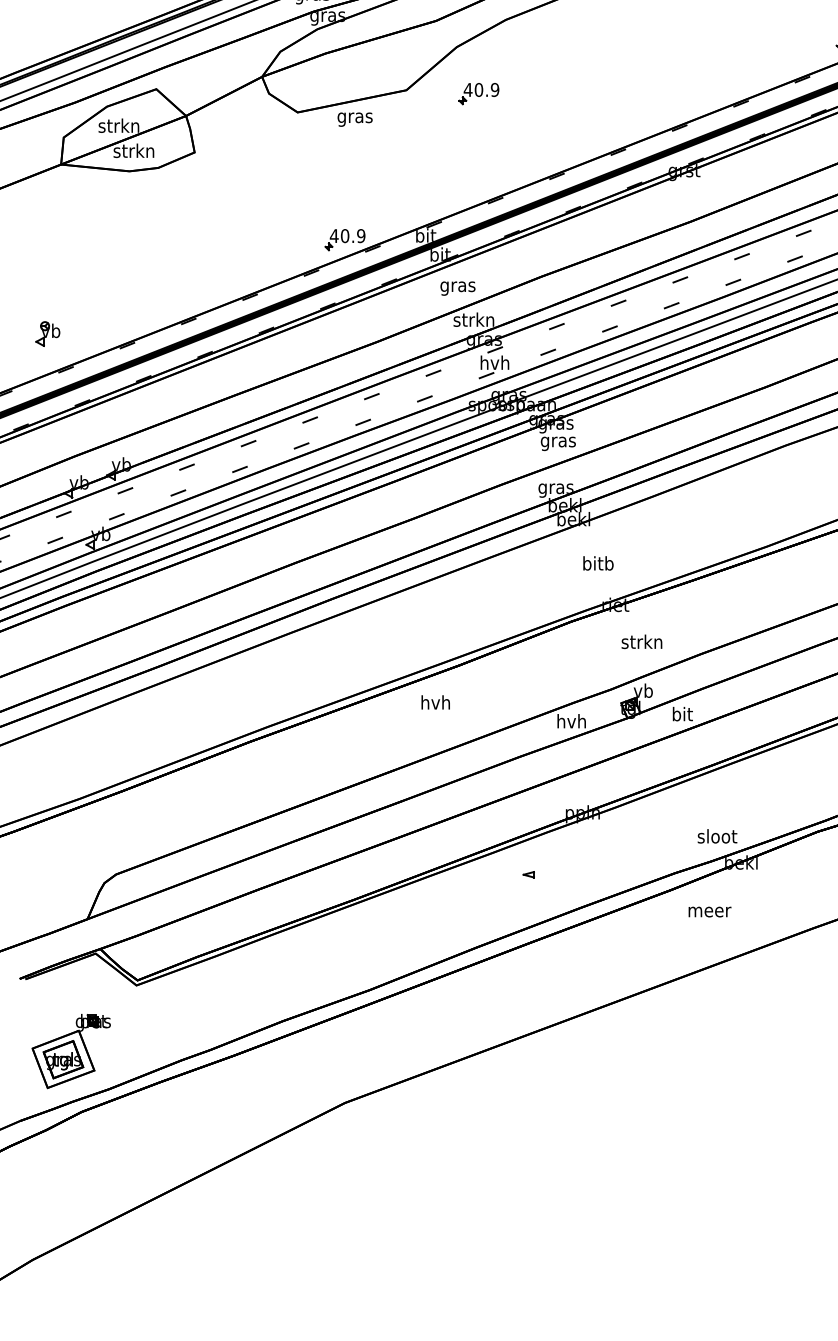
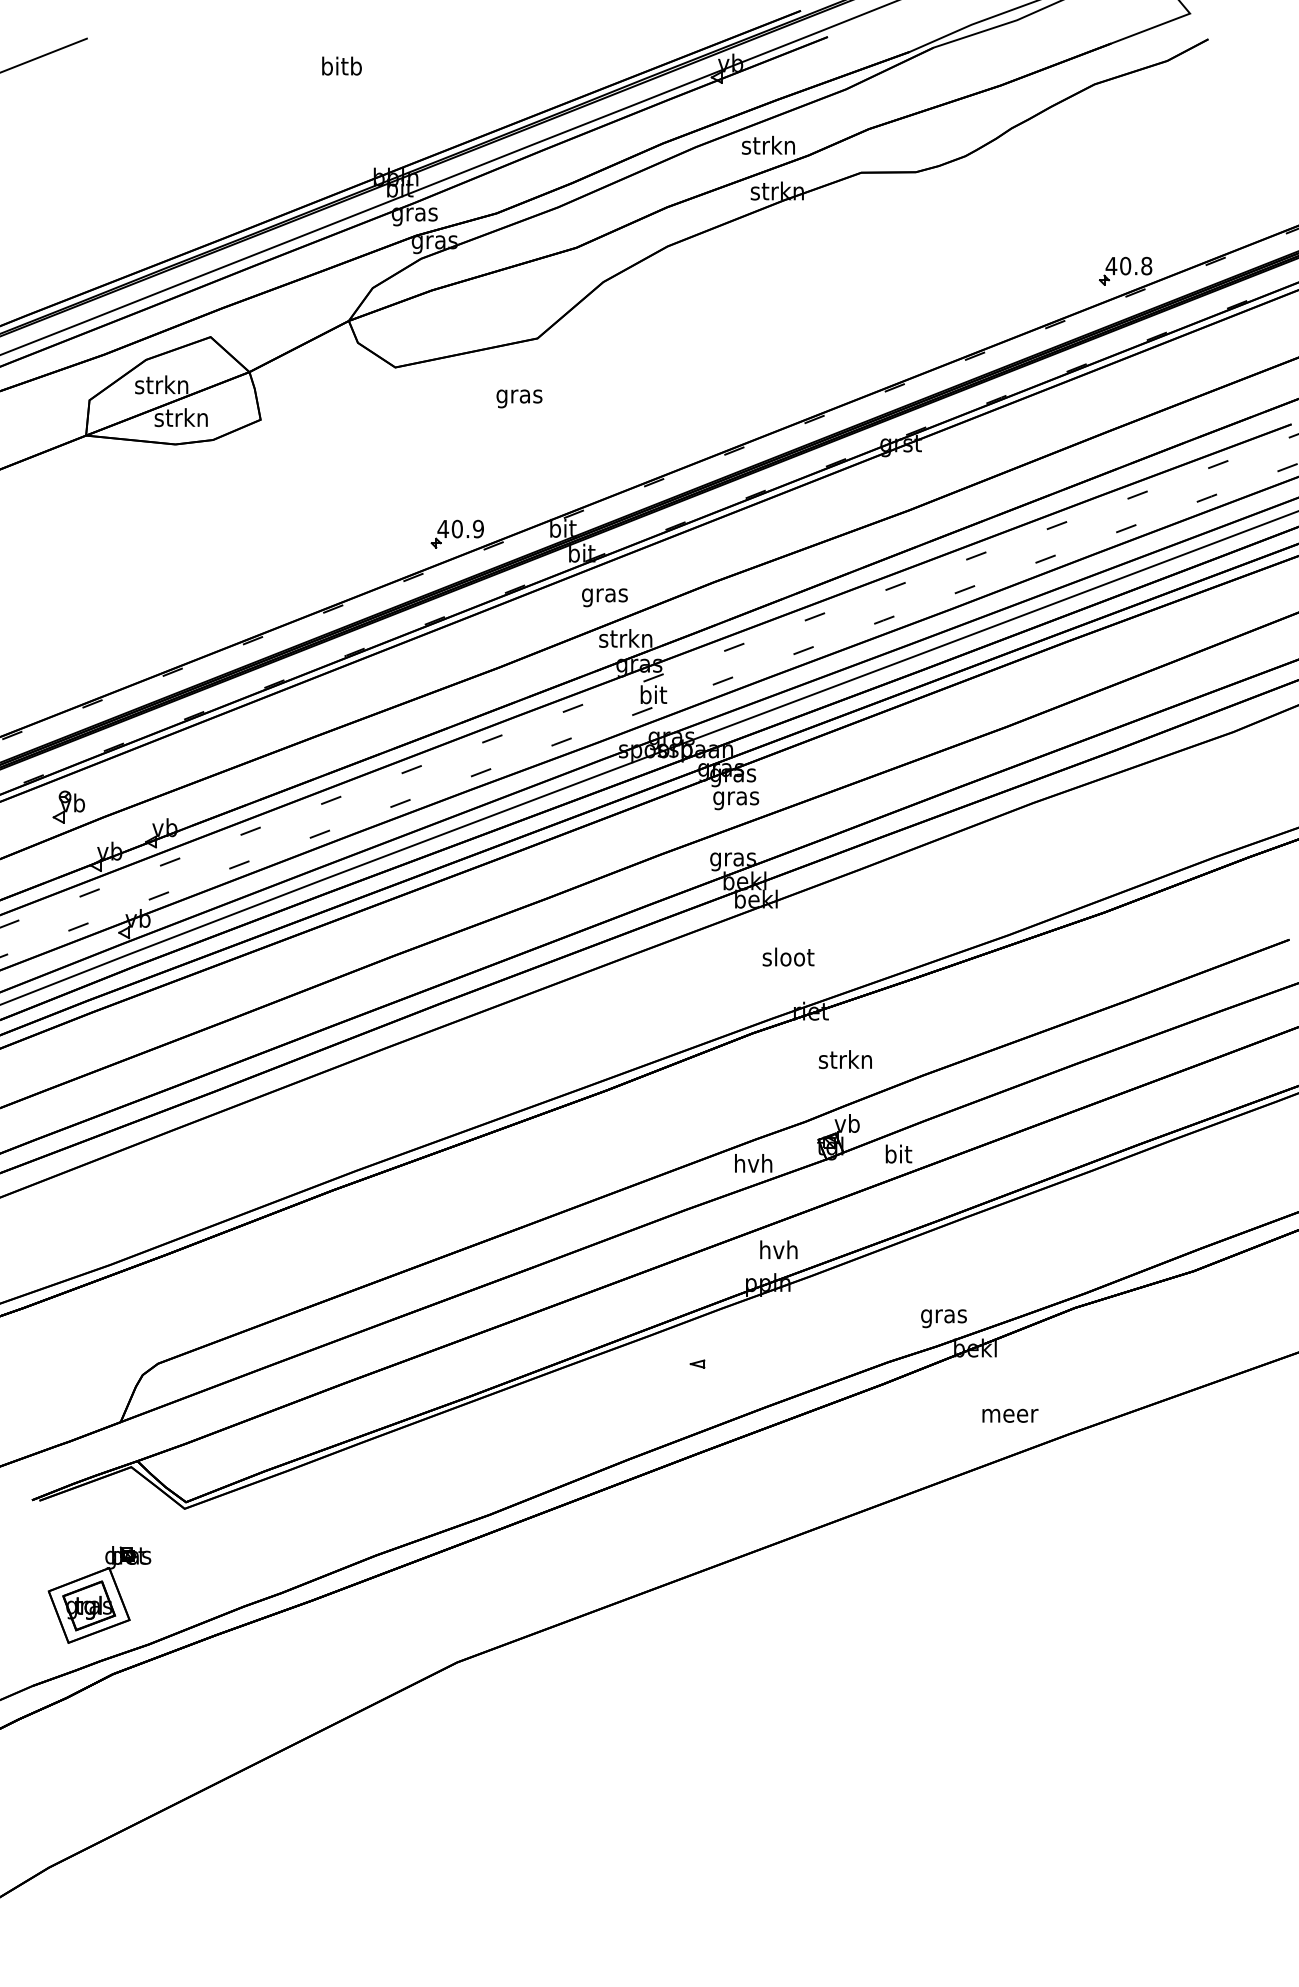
part: (478, 93) -> (631, 342), removed
text: (355, 119) -> (519, 398), moved
part: (47, 333) -> (68, 806), moved
text: (494, 362) -> (652, 694), hvh -> bit
text: (598, 563) -> (788, 956), bitb -> sloot
text: (435, 702) -> (778, 1249), moved
text: (717, 838) -> (944, 1316), sloot -> gras
text: (710, 911) -> (1010, 1415), moved

